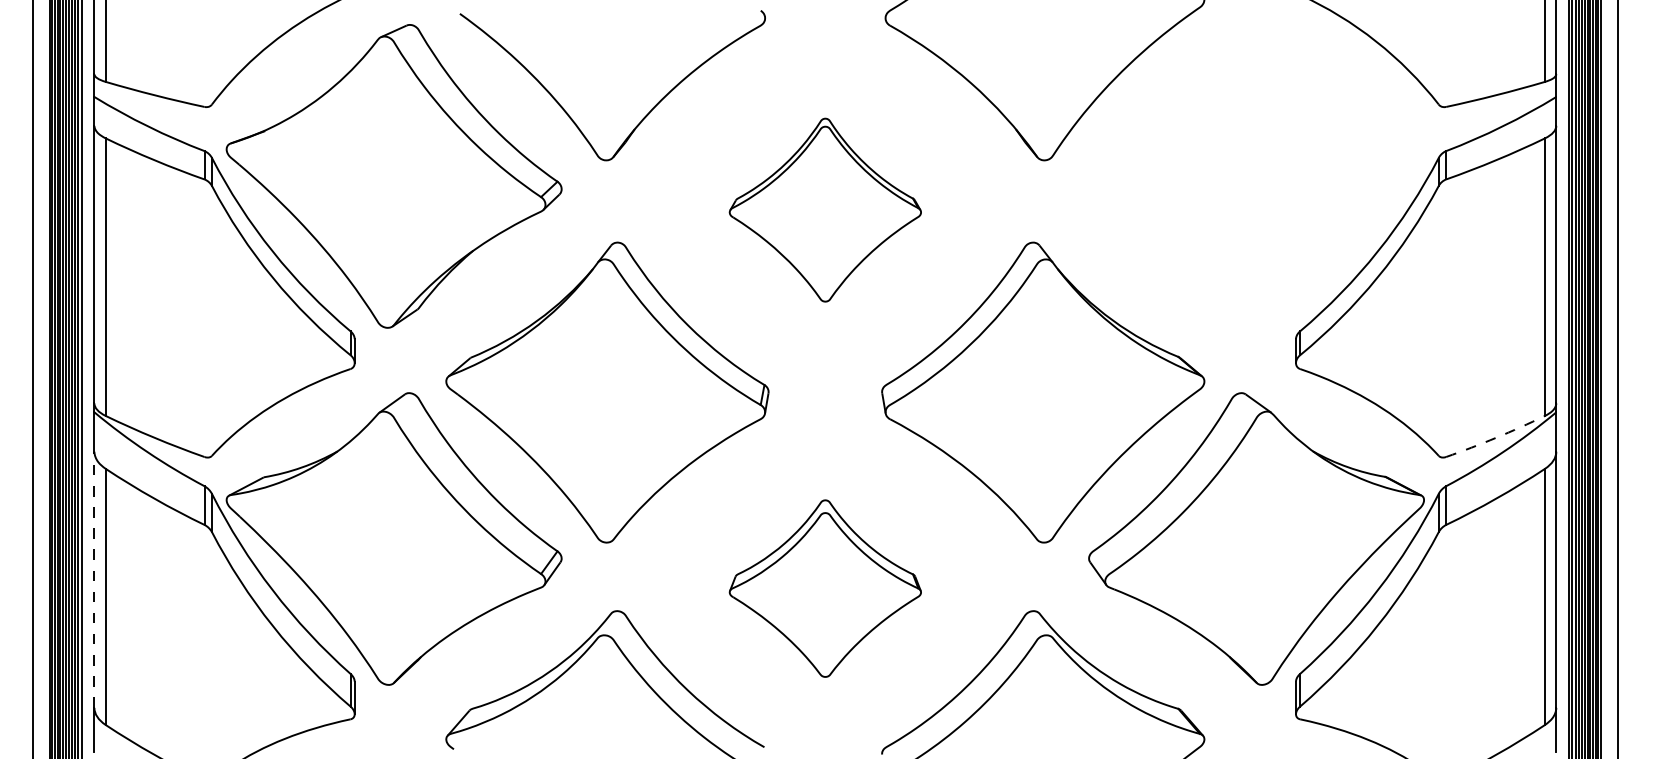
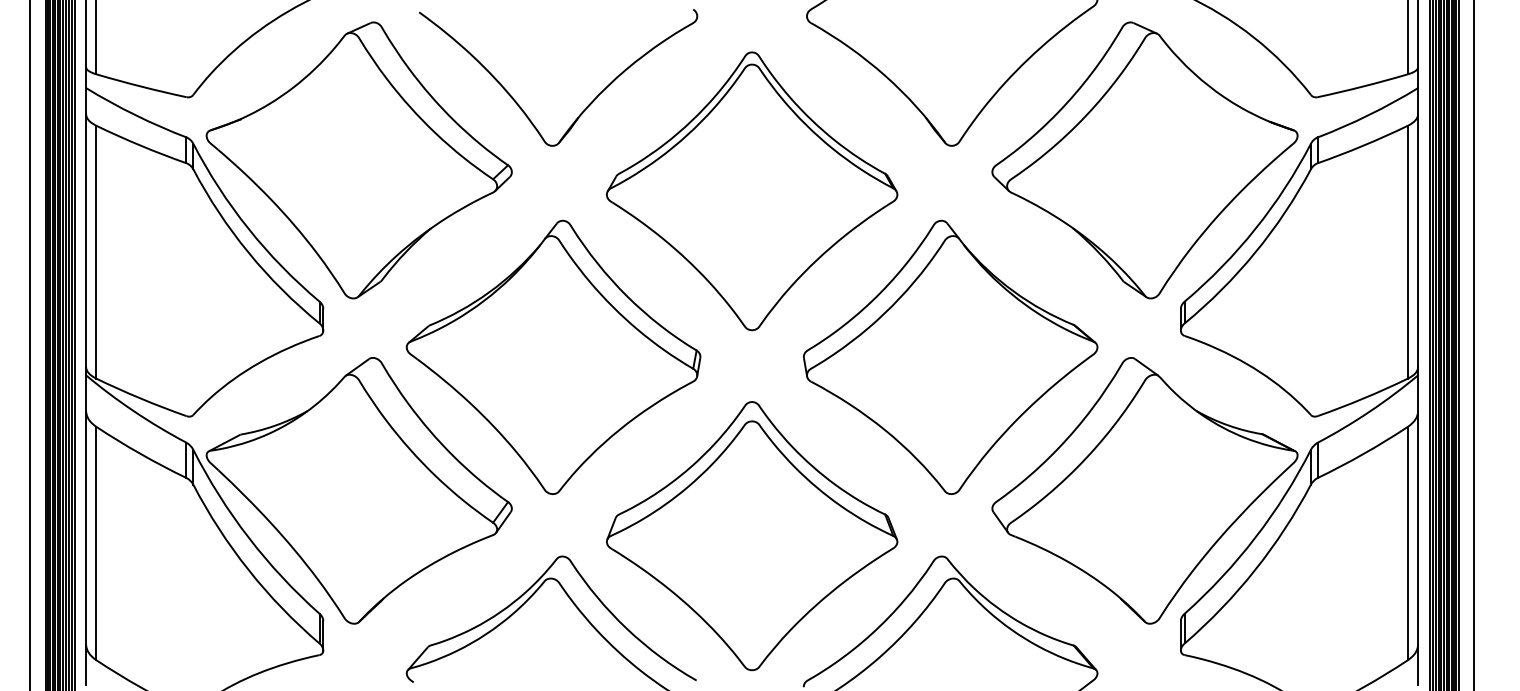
part: (1256, 176) -> (1144, 160), added
part: (825, 209) -> (752, 190), size x1.67
arc: (1496, 437) -> (1363, 398), dashed -> solid
line: (94, 579) -> (86, 527), dashed -> solid
part: (825, 588) -> (752, 535), size x1.67

